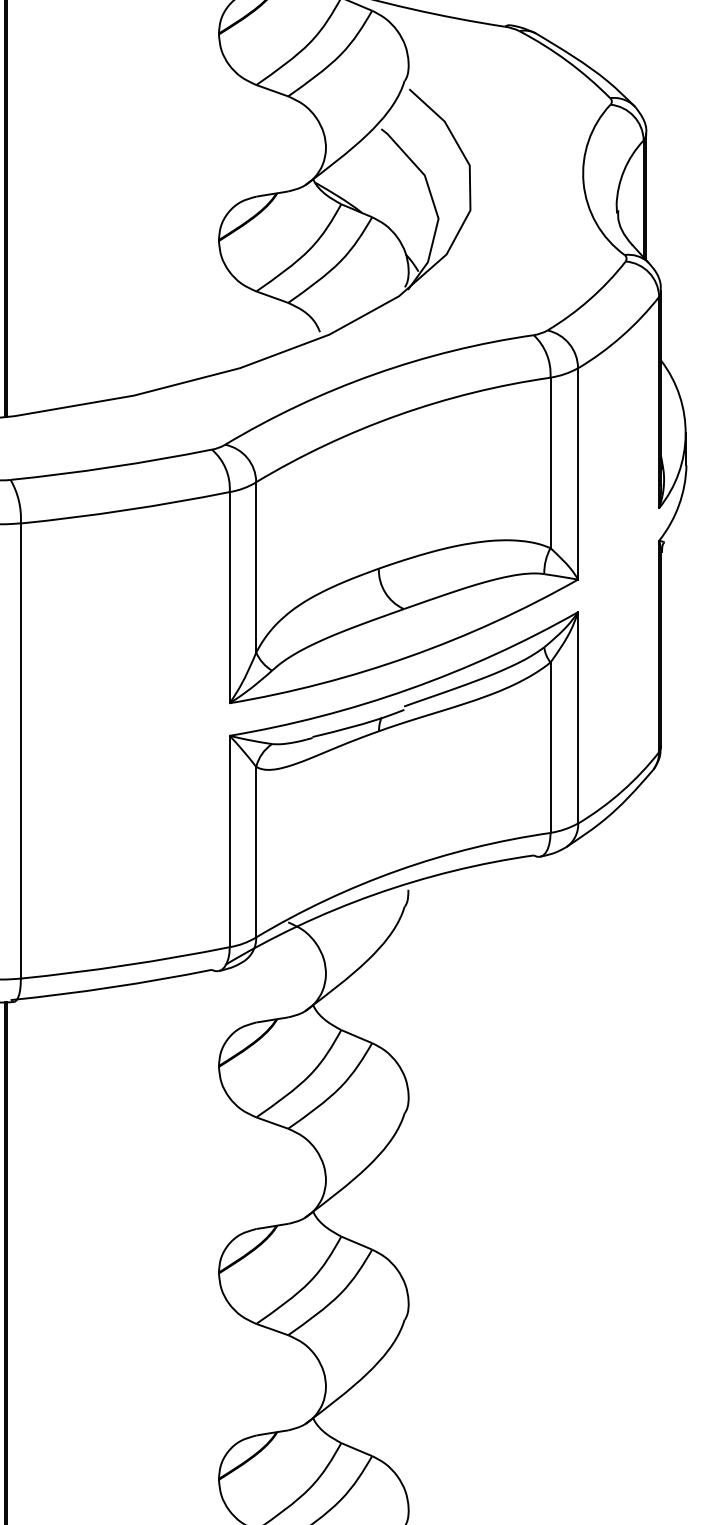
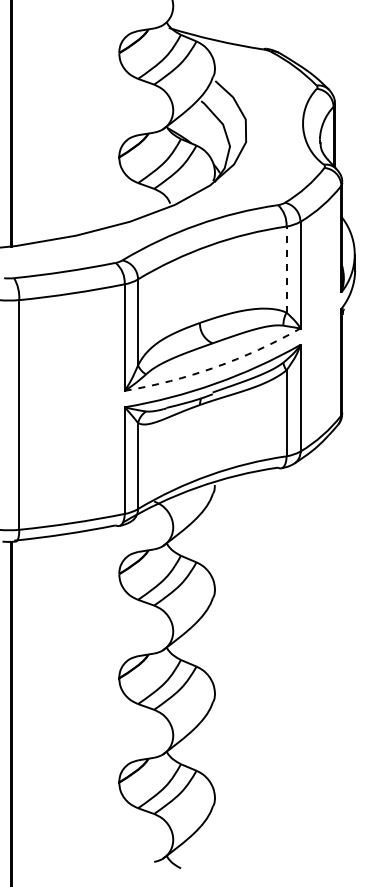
line: (550, 462) -> (286, 269), solid -> dashed
arc: (409, 656) -> (215, 367), solid -> dashed

